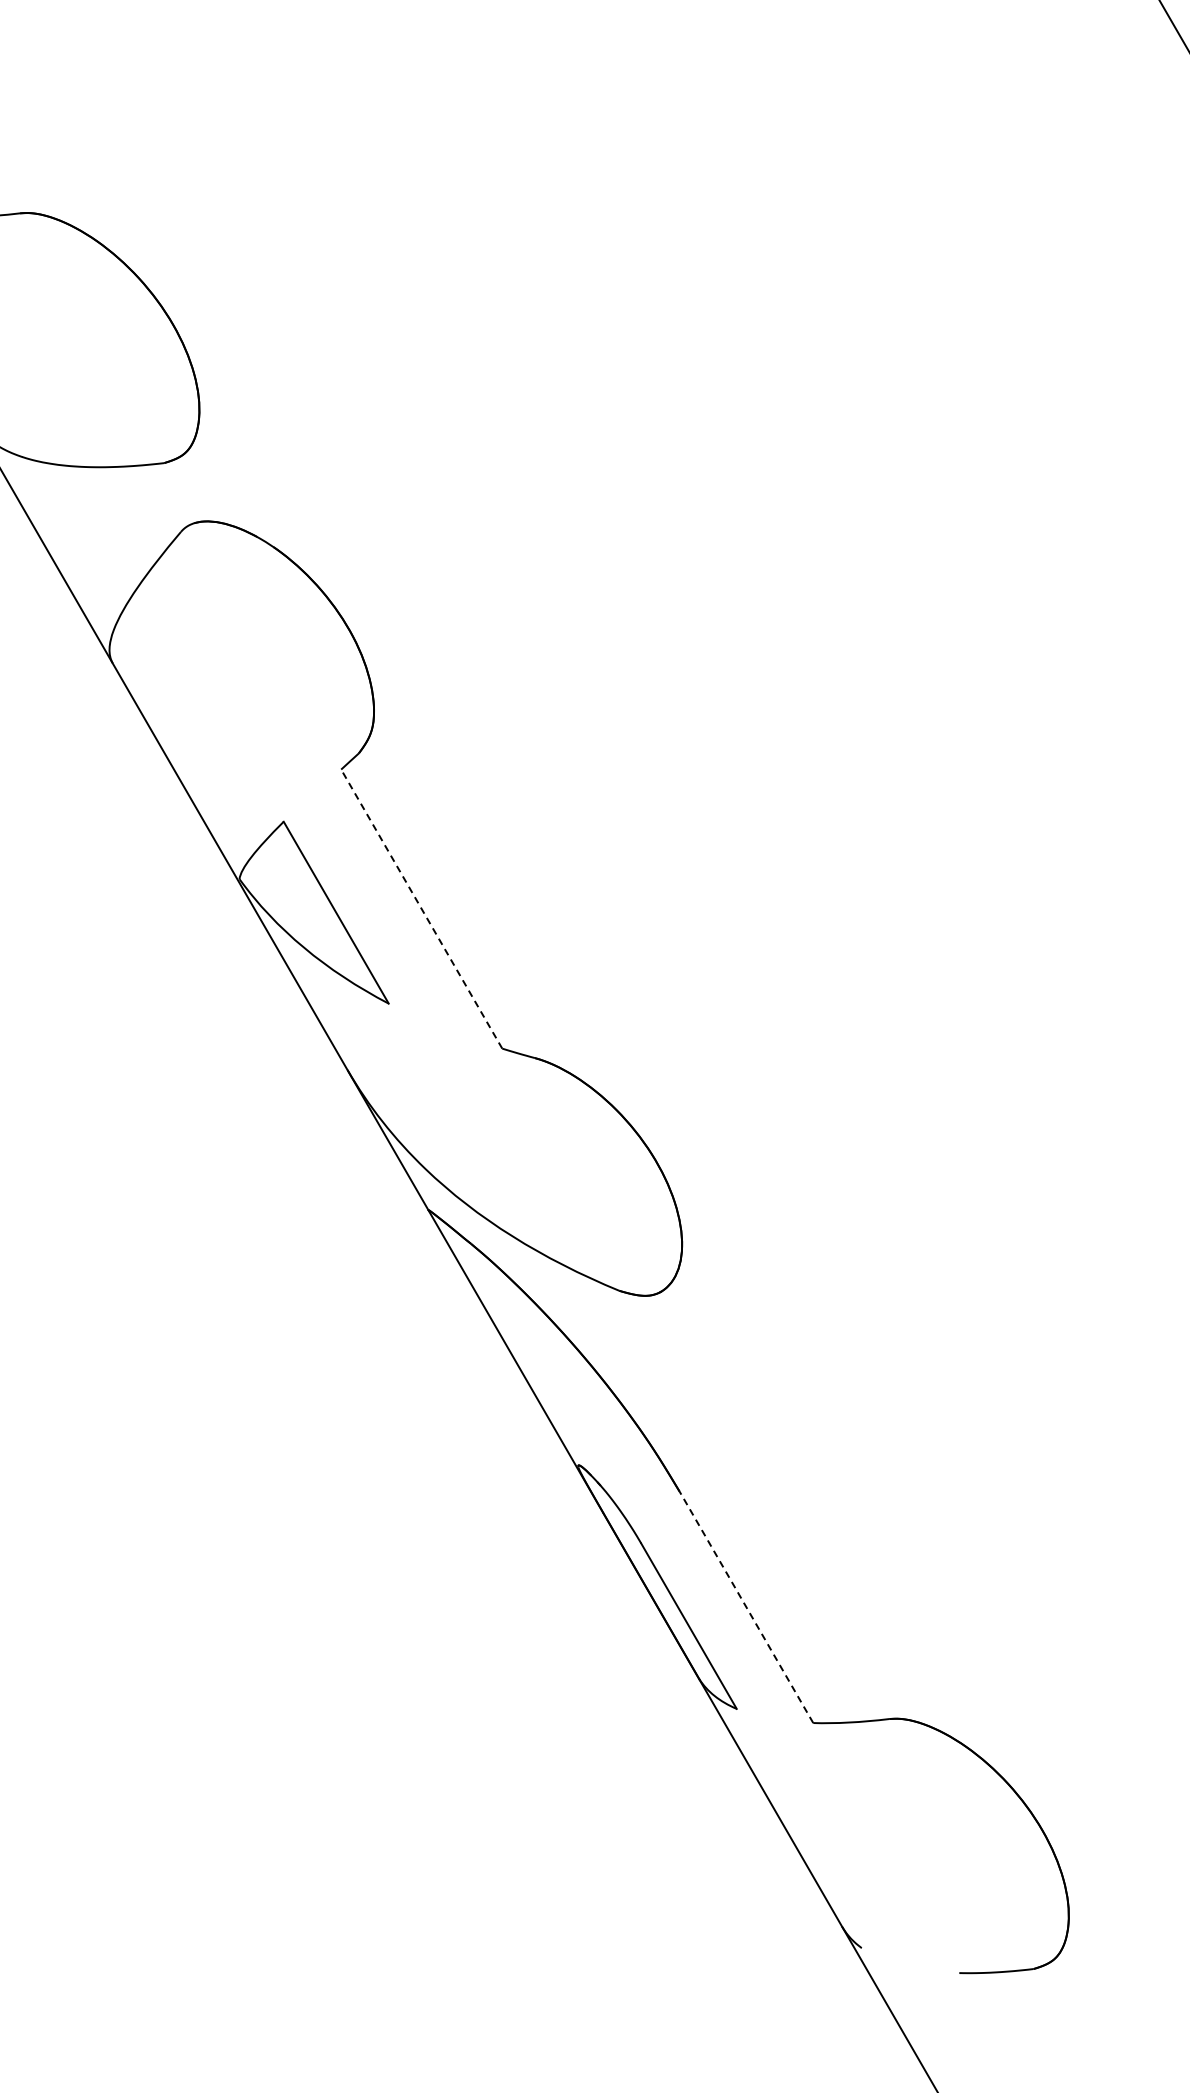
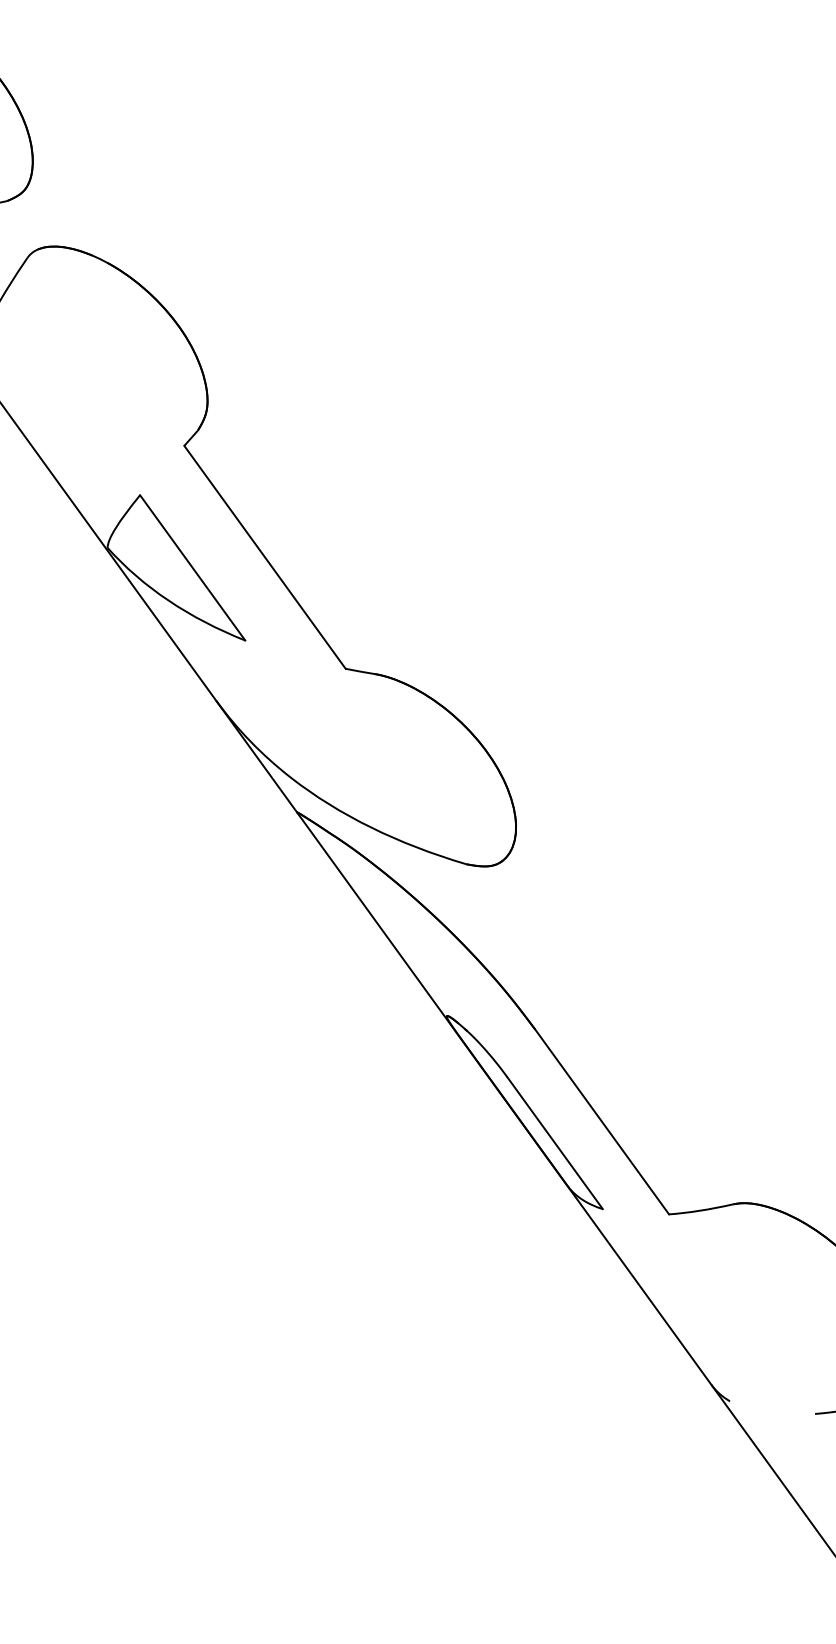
line: (421, 908) -> (264, 556), dashed -> solid
line: (746, 1607) -> (602, 1122), dashed -> solid

